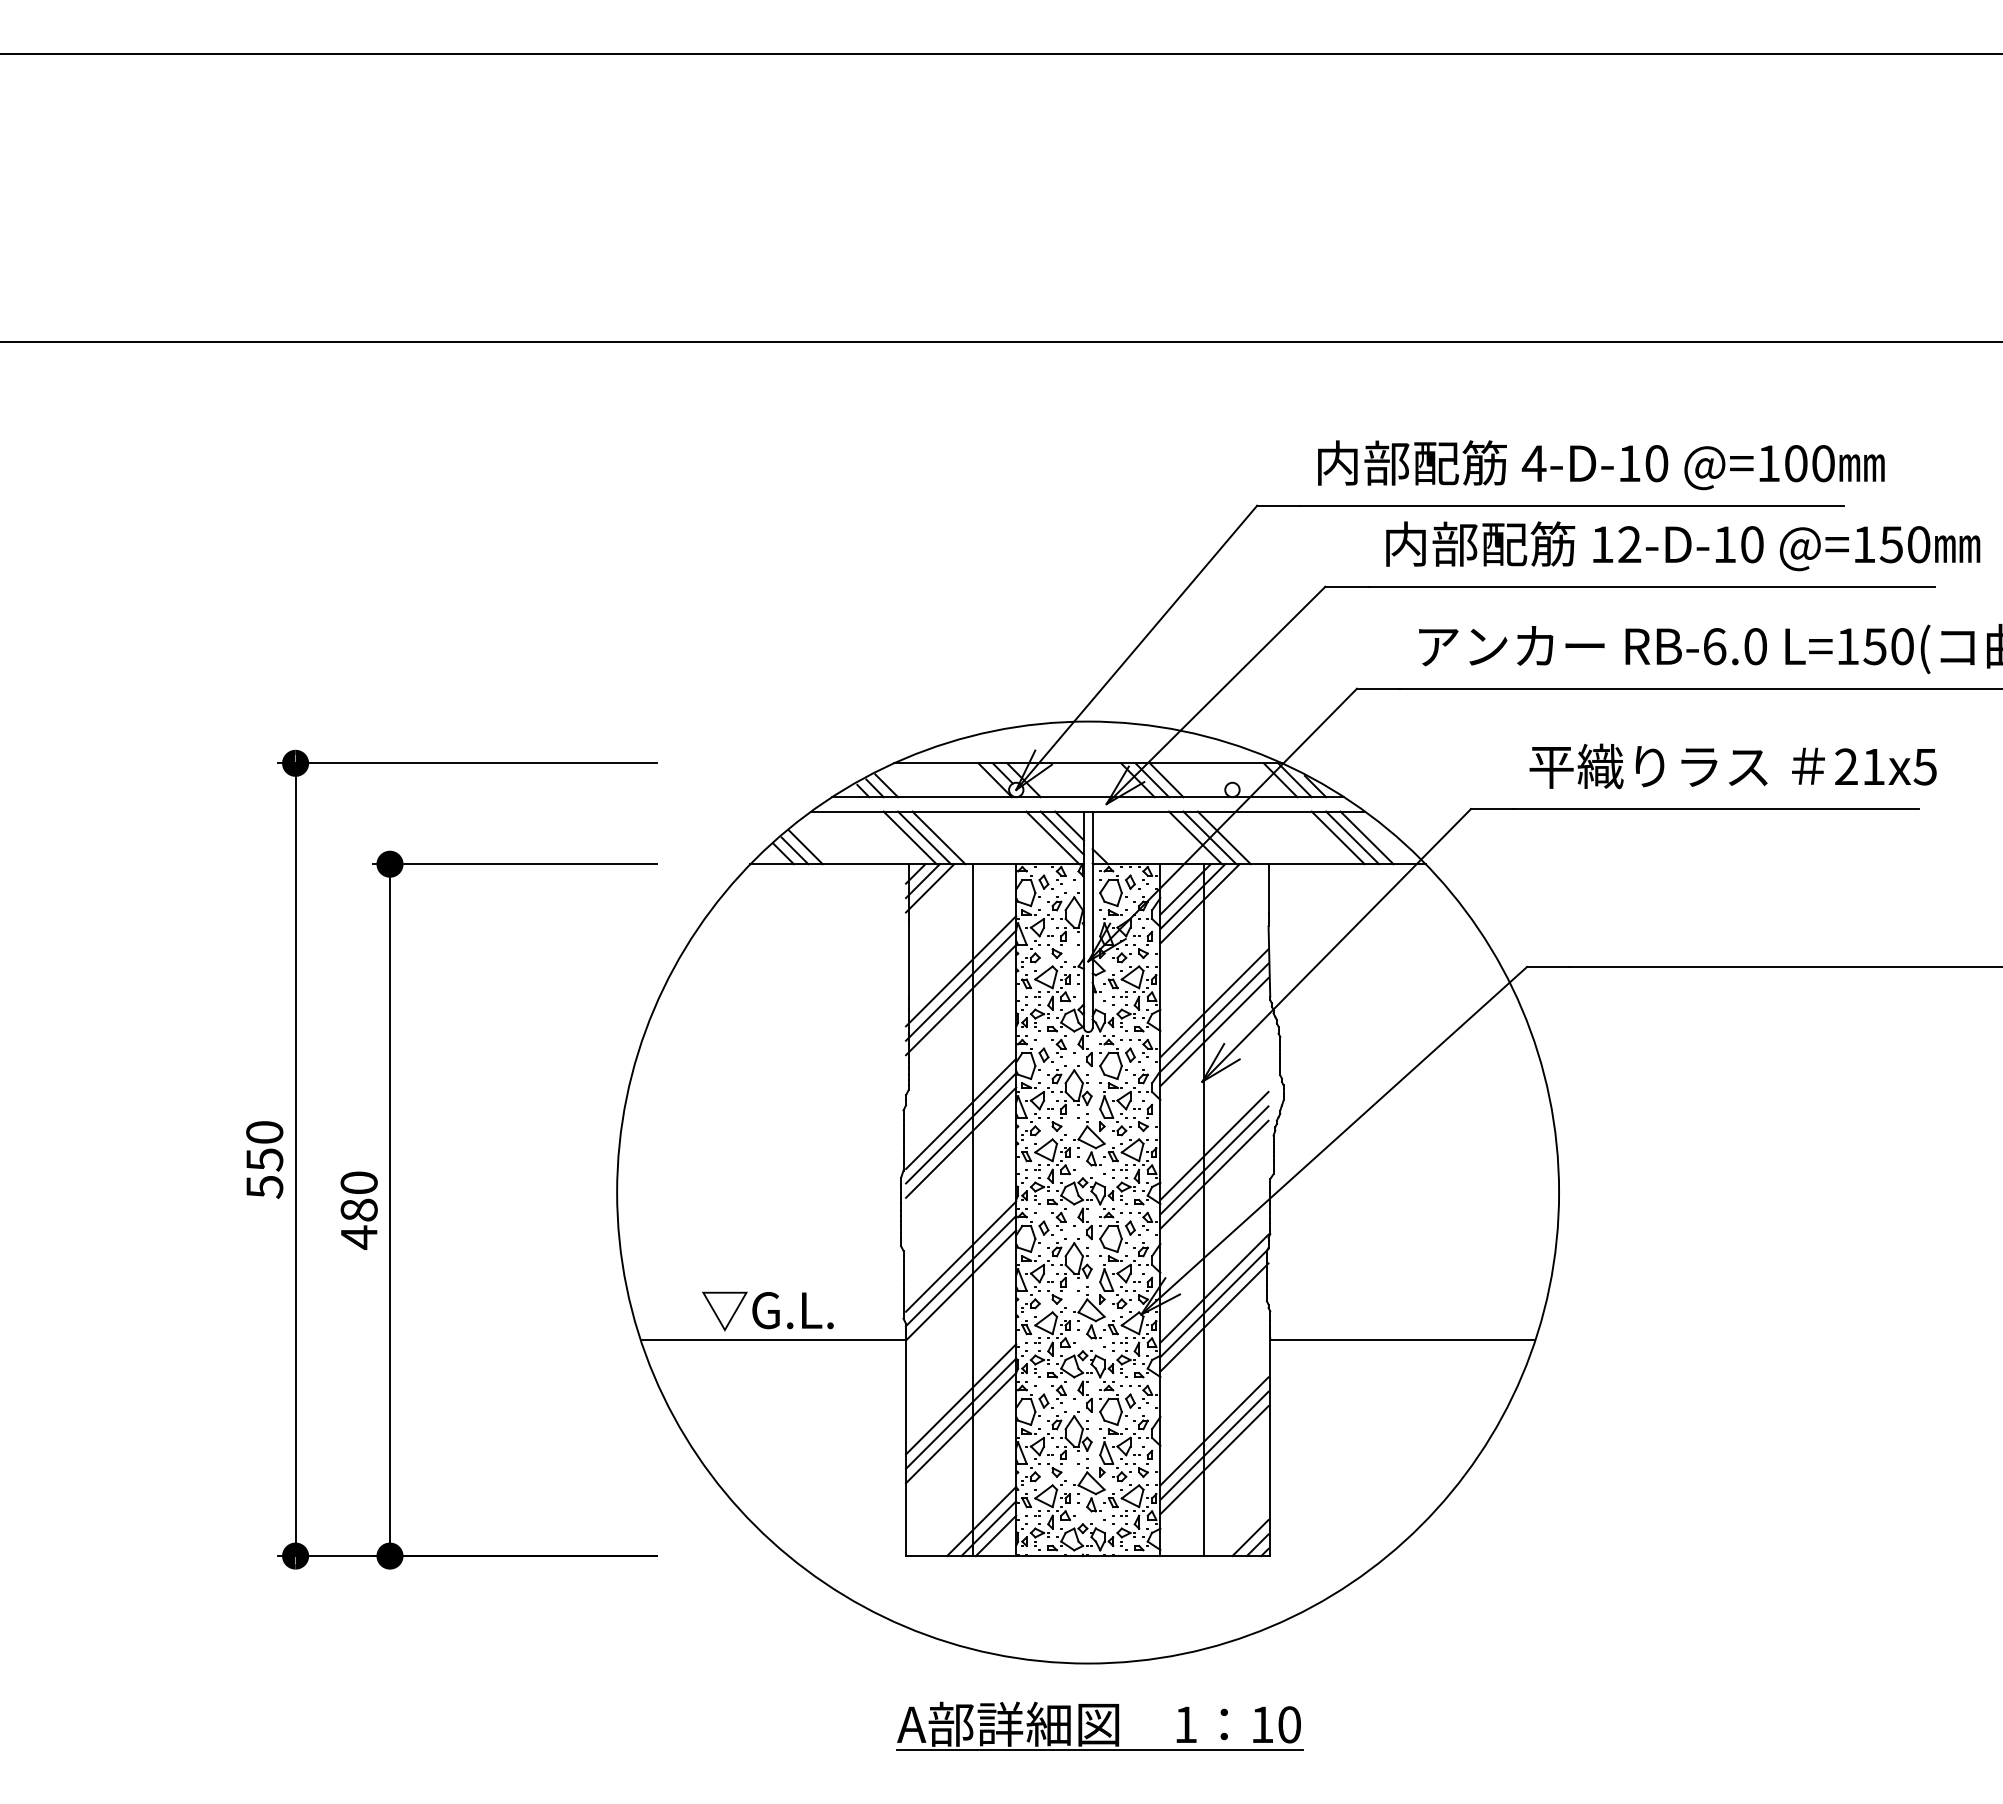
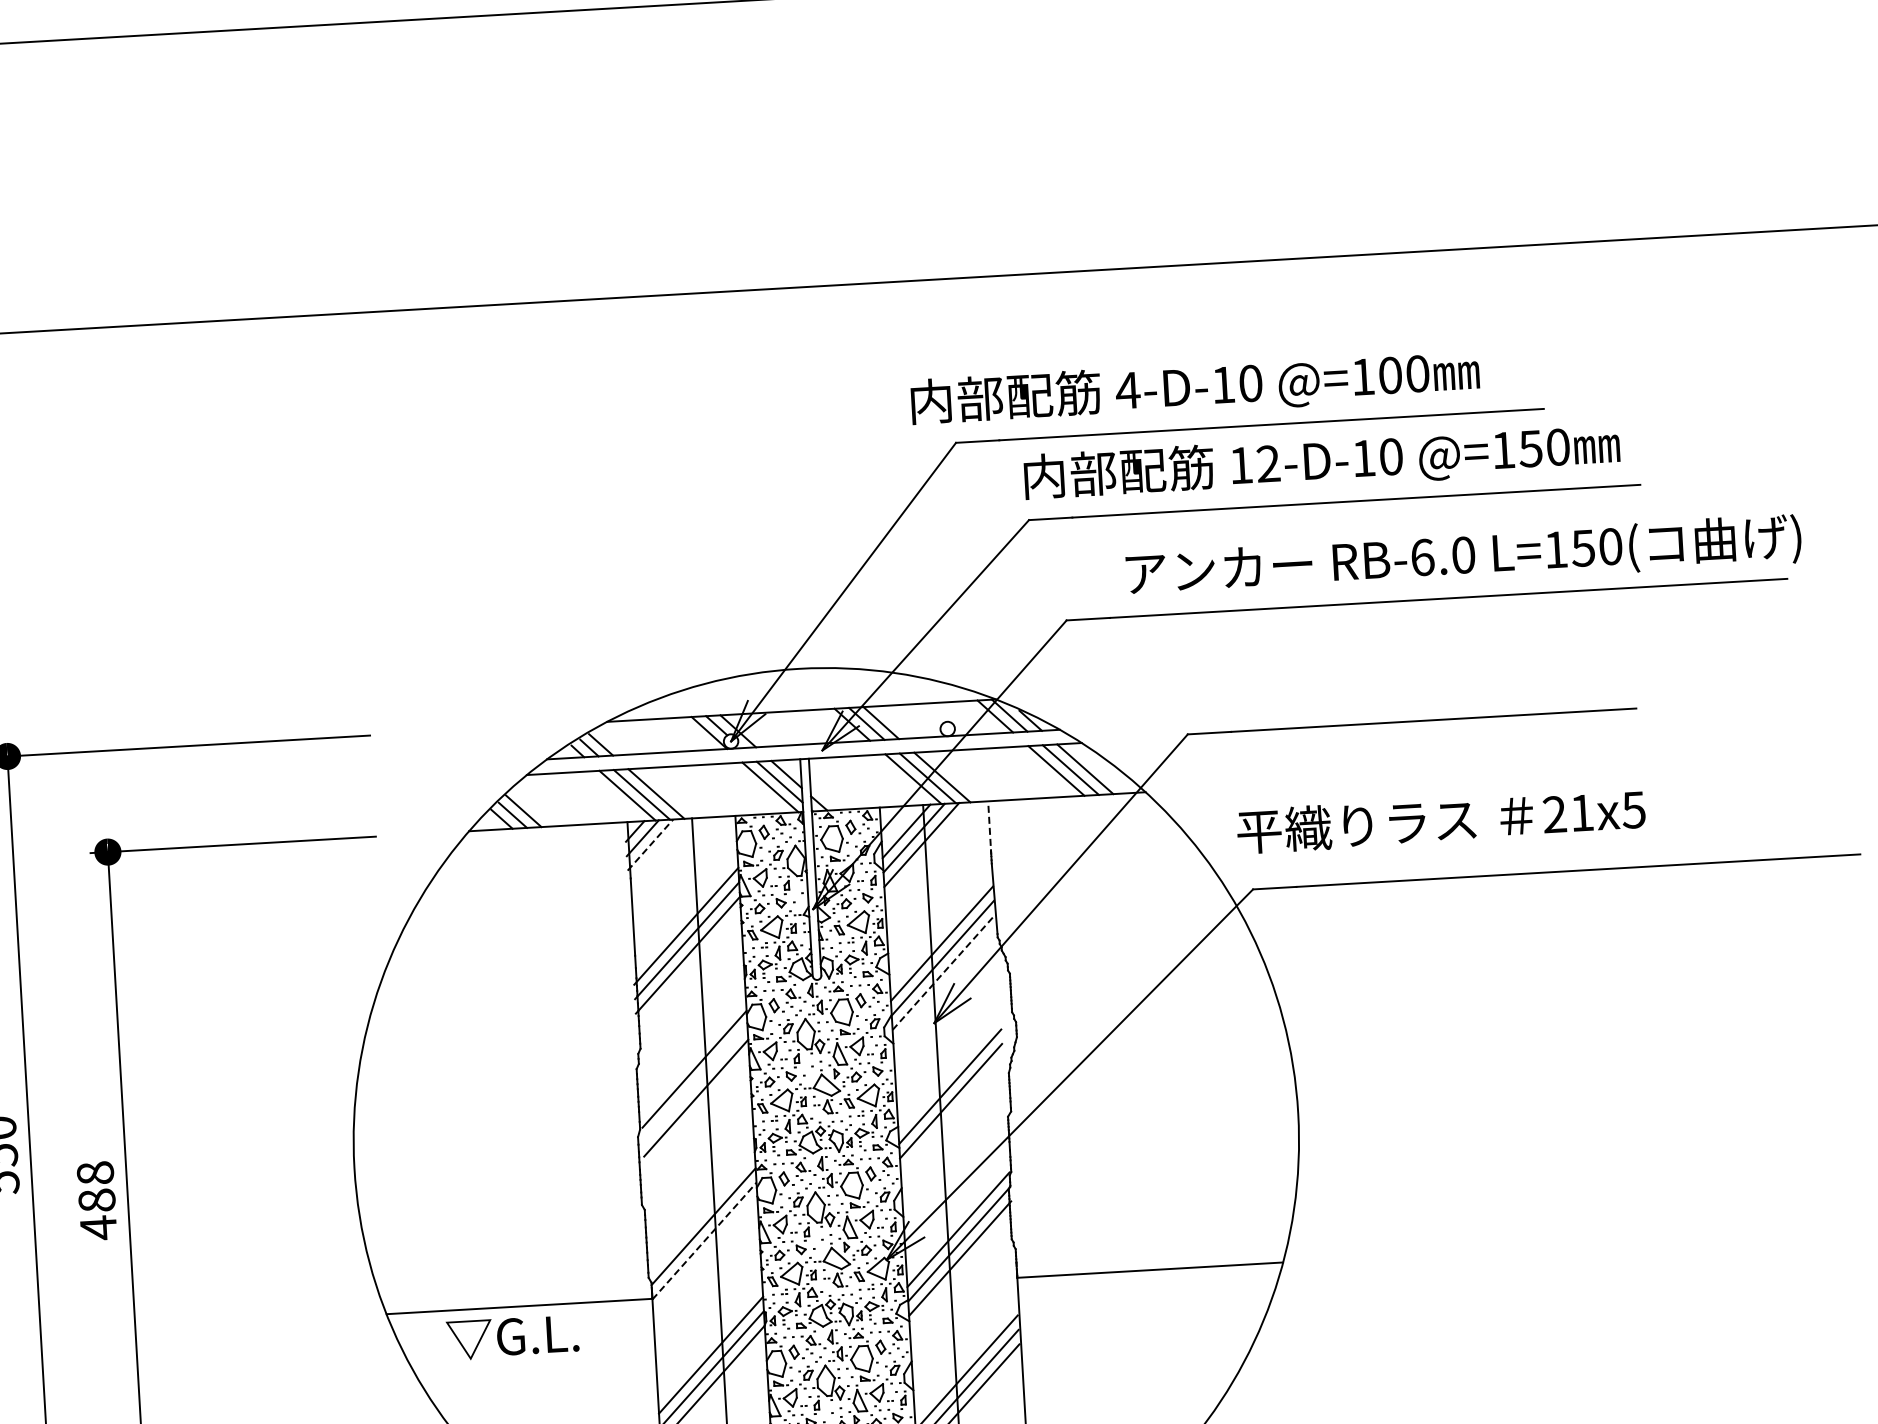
text: (1601, 465) -> (1195, 388), moved
text: (1683, 546) -> (1322, 462), moved
text: (1732, 766) -> (1440, 820), moved
line: (930, 888) -> (650, 845), solid -> dashed
line: (1268, 891) -> (989, 828), solid -> dashed
line: (1214, 1031) -> (943, 972), solid -> dashed
line: (961, 1128) -> (695, 1083), removed
line: (1214, 1174) -> (951, 1115), removed
text: (358, 1182) -> (94, 1172), 480 -> 488
line: (961, 1256) -> (703, 1212), removed
line: (961, 1285) -> (704, 1241), solid -> dashed
text: (767, 1311) -> (512, 1337), moved

